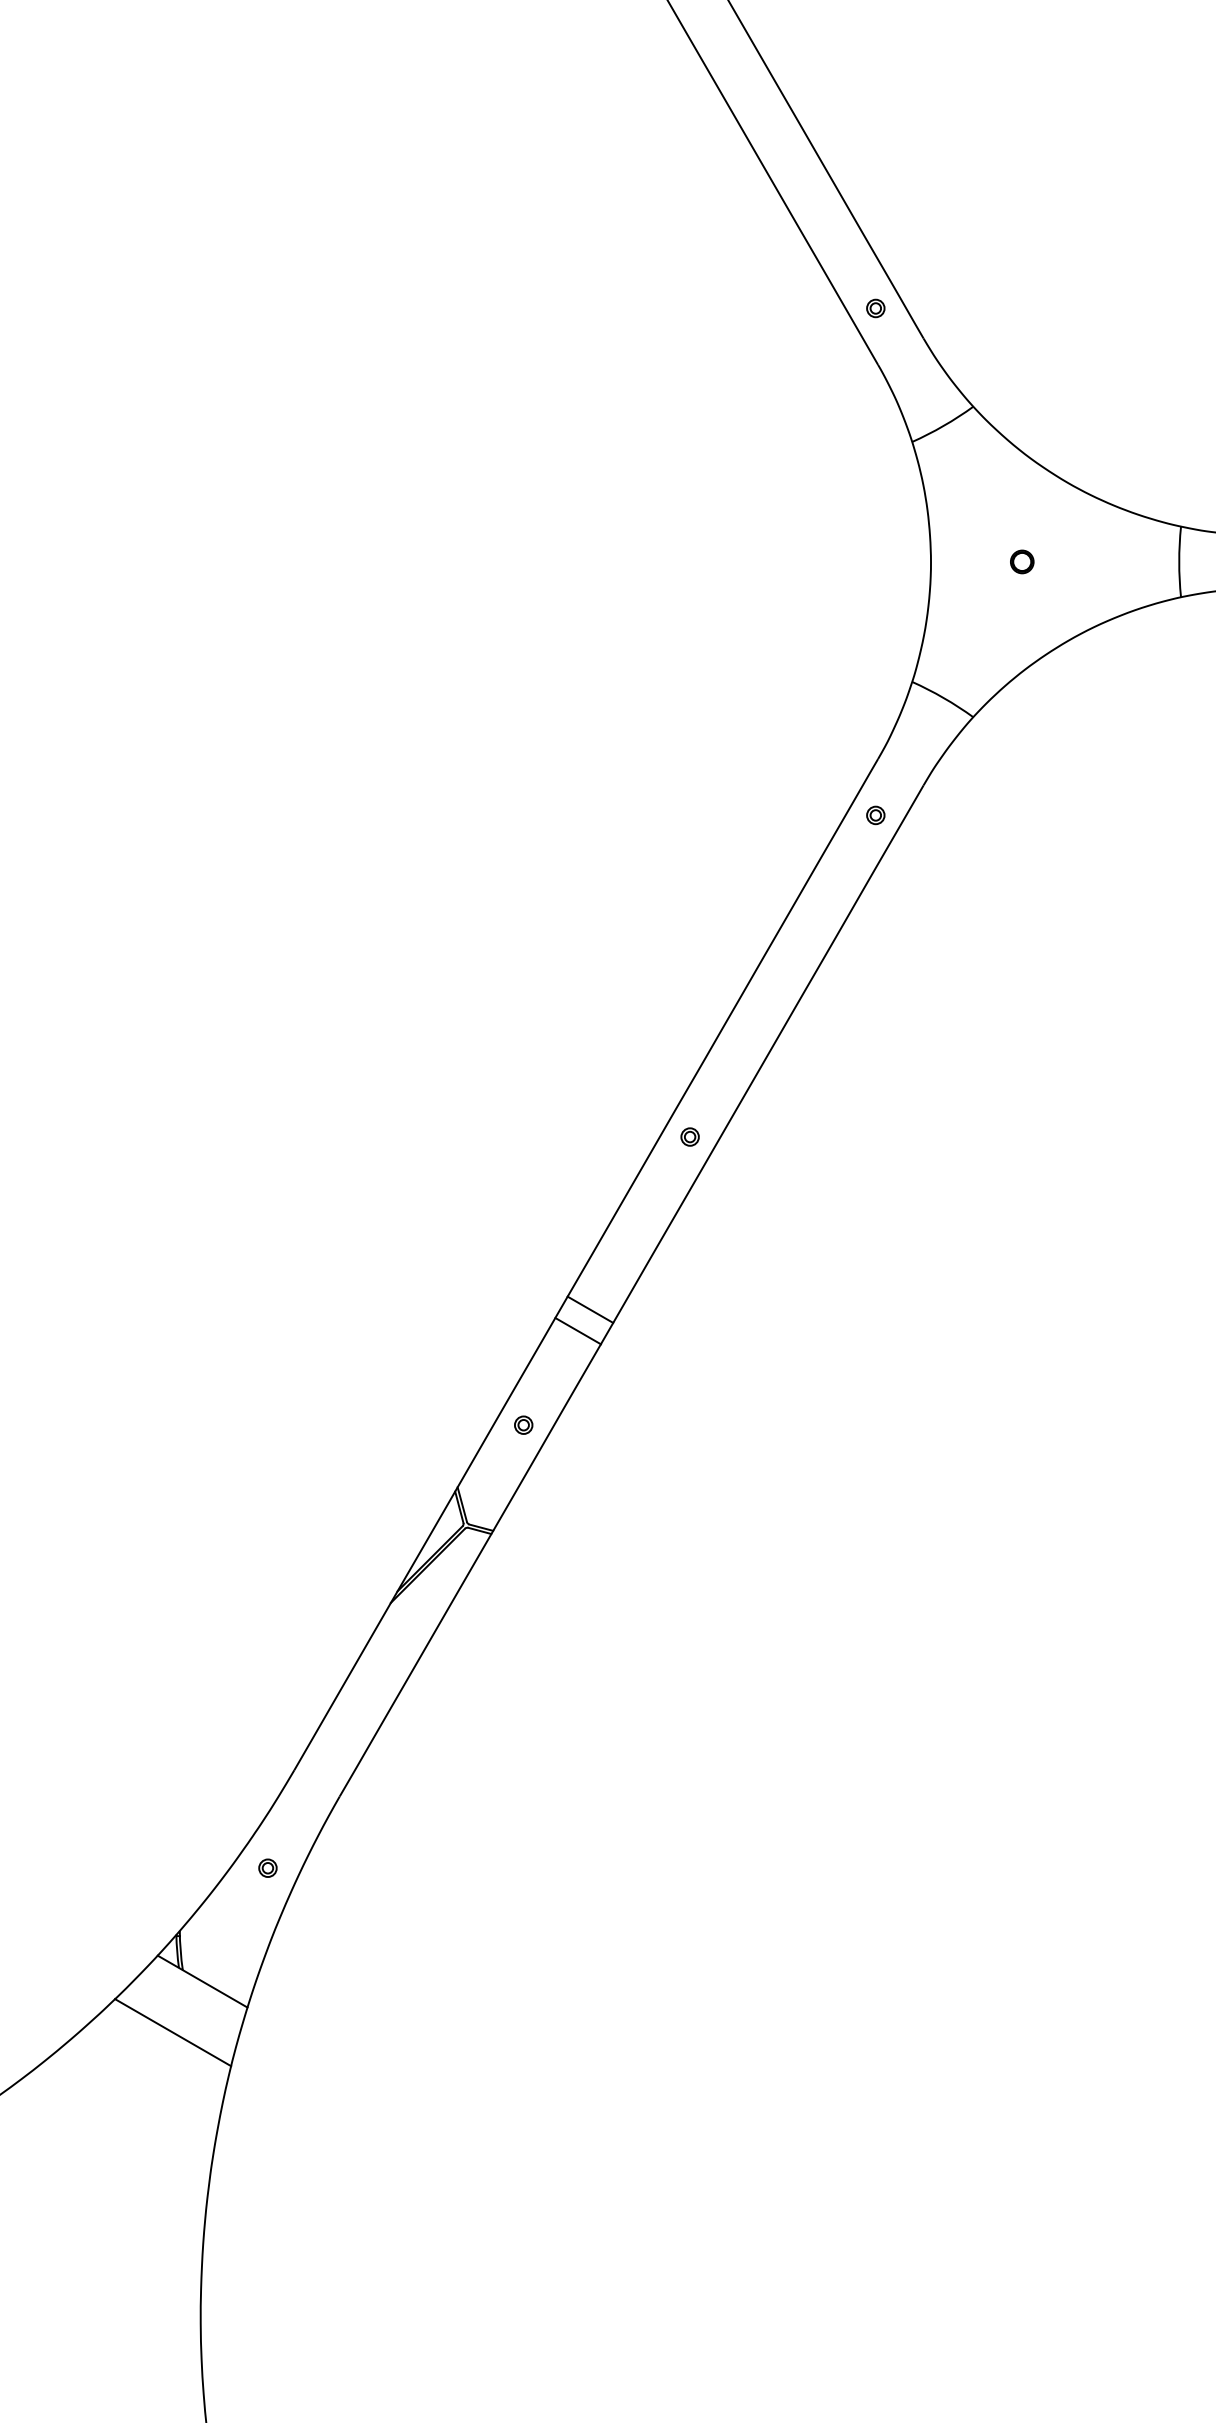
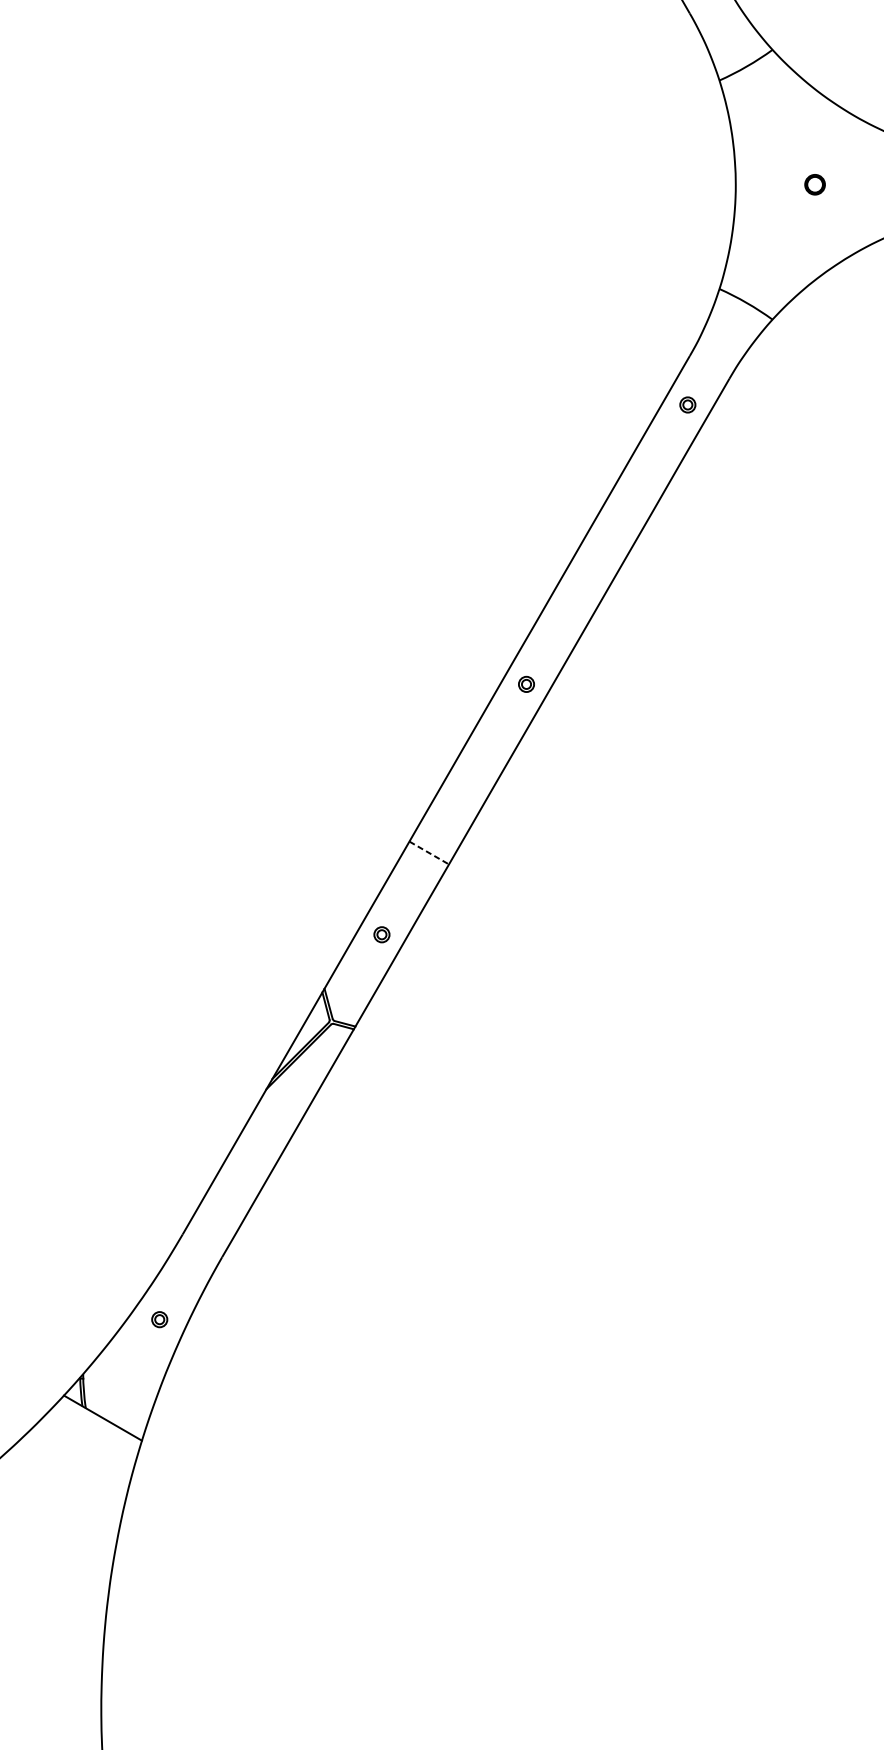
line: (590, 1309) -> (439, 834), removed
line: (578, 1331) -> (429, 853), solid -> dashed
line: (173, 2032) -> (77, 1462), removed

